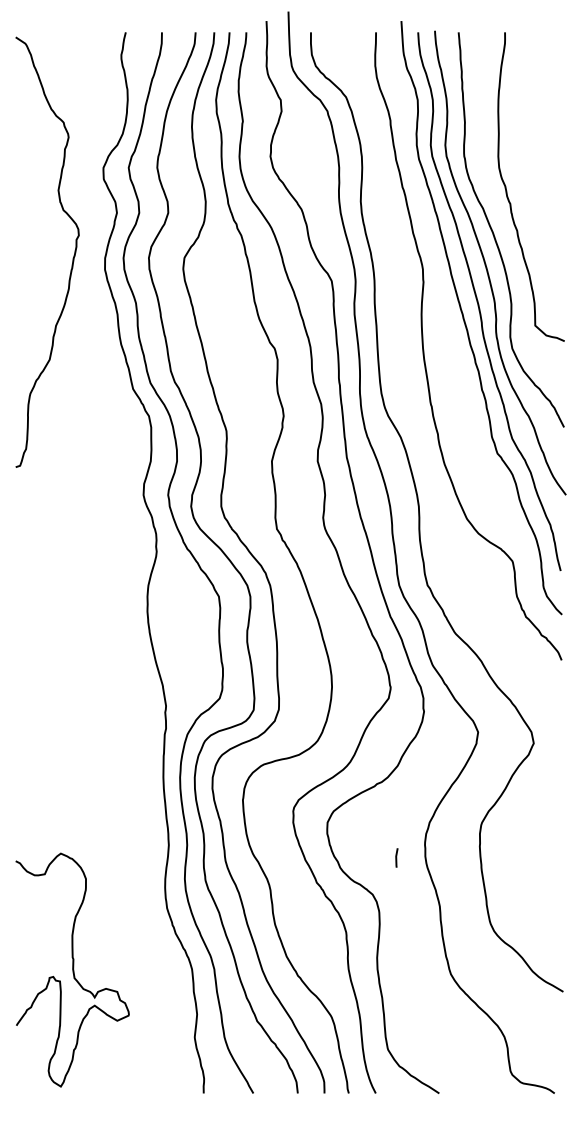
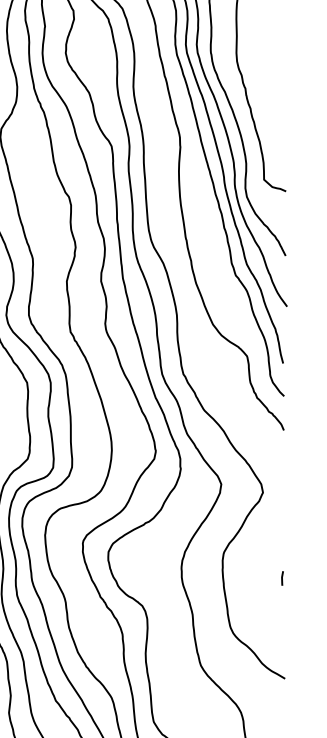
line: (396, 857) -> (282, 578), moved

